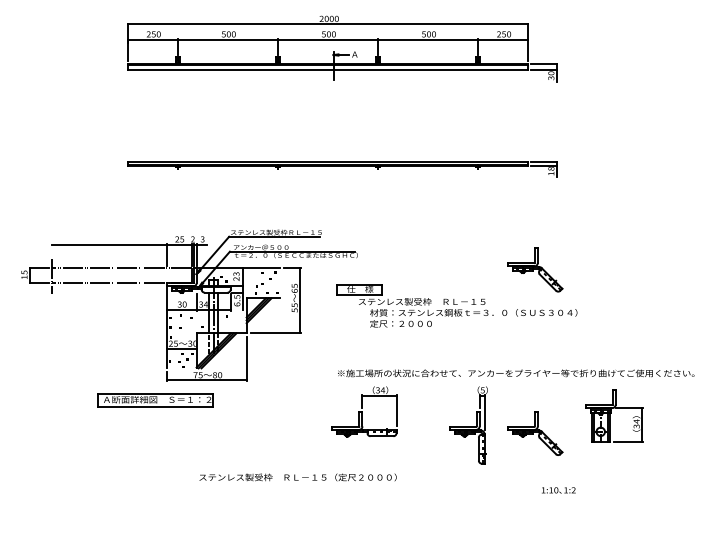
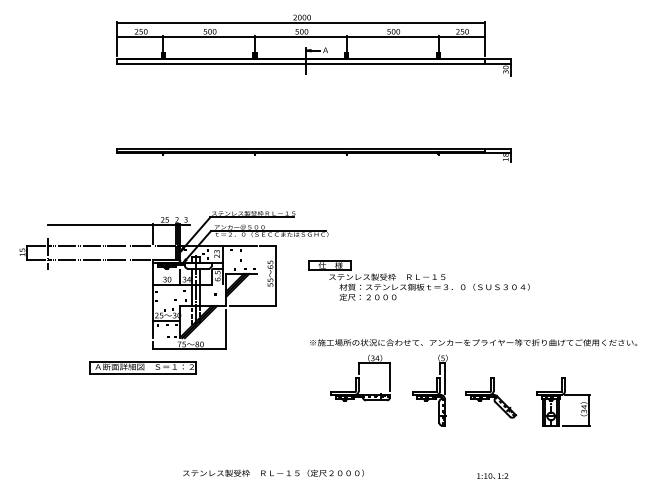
part: (535, 269) -> (491, 247), removed
part: (364, 411) -> (360, 377), moved
part: (614, 415) -> (563, 401), moved
text: (298, 476) -> (273, 472), moved
text: (558, 489) -> (492, 475), moved

